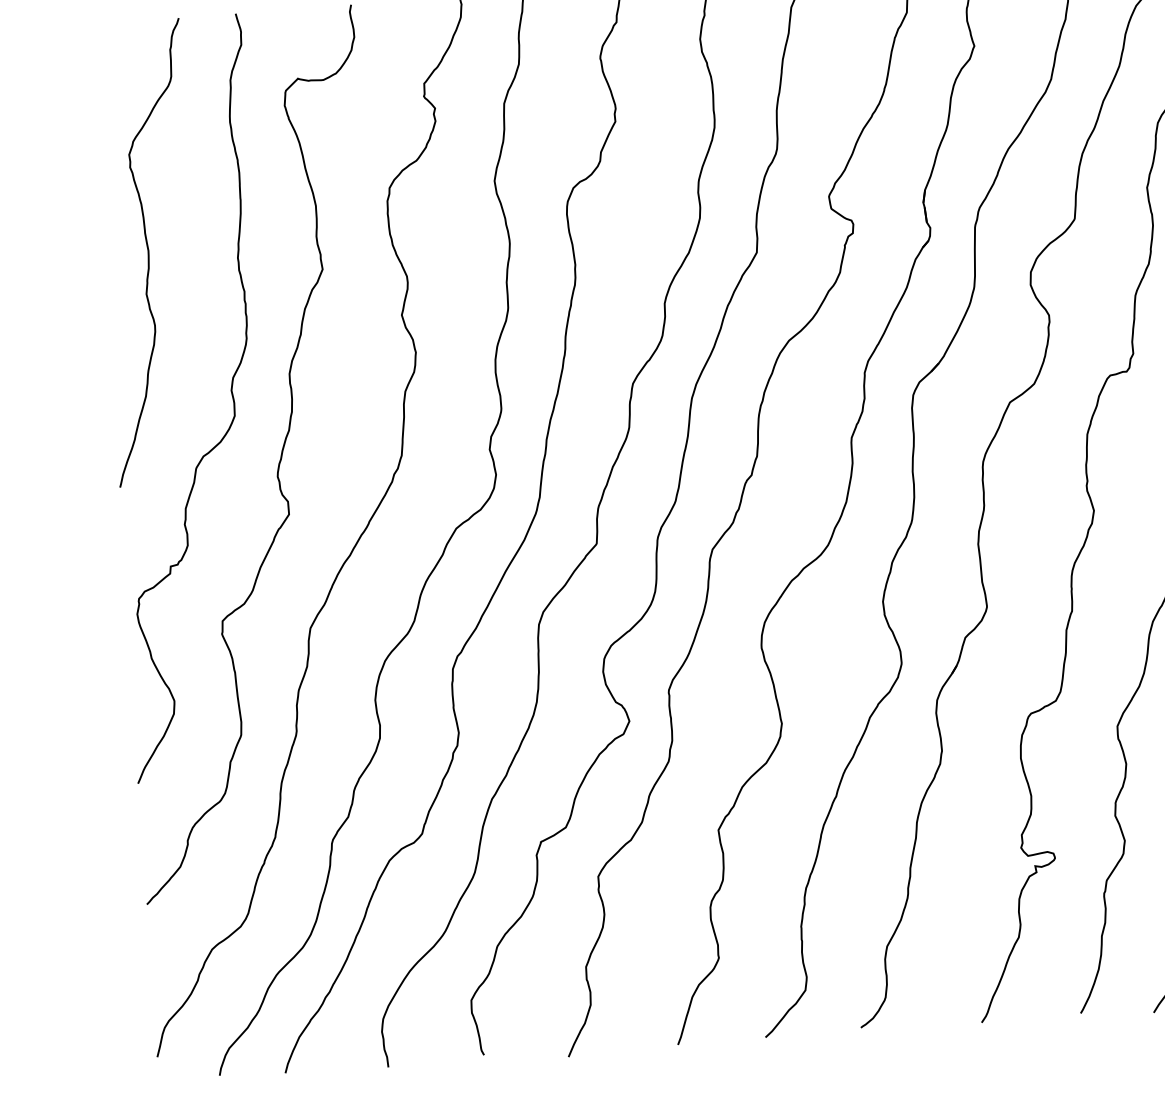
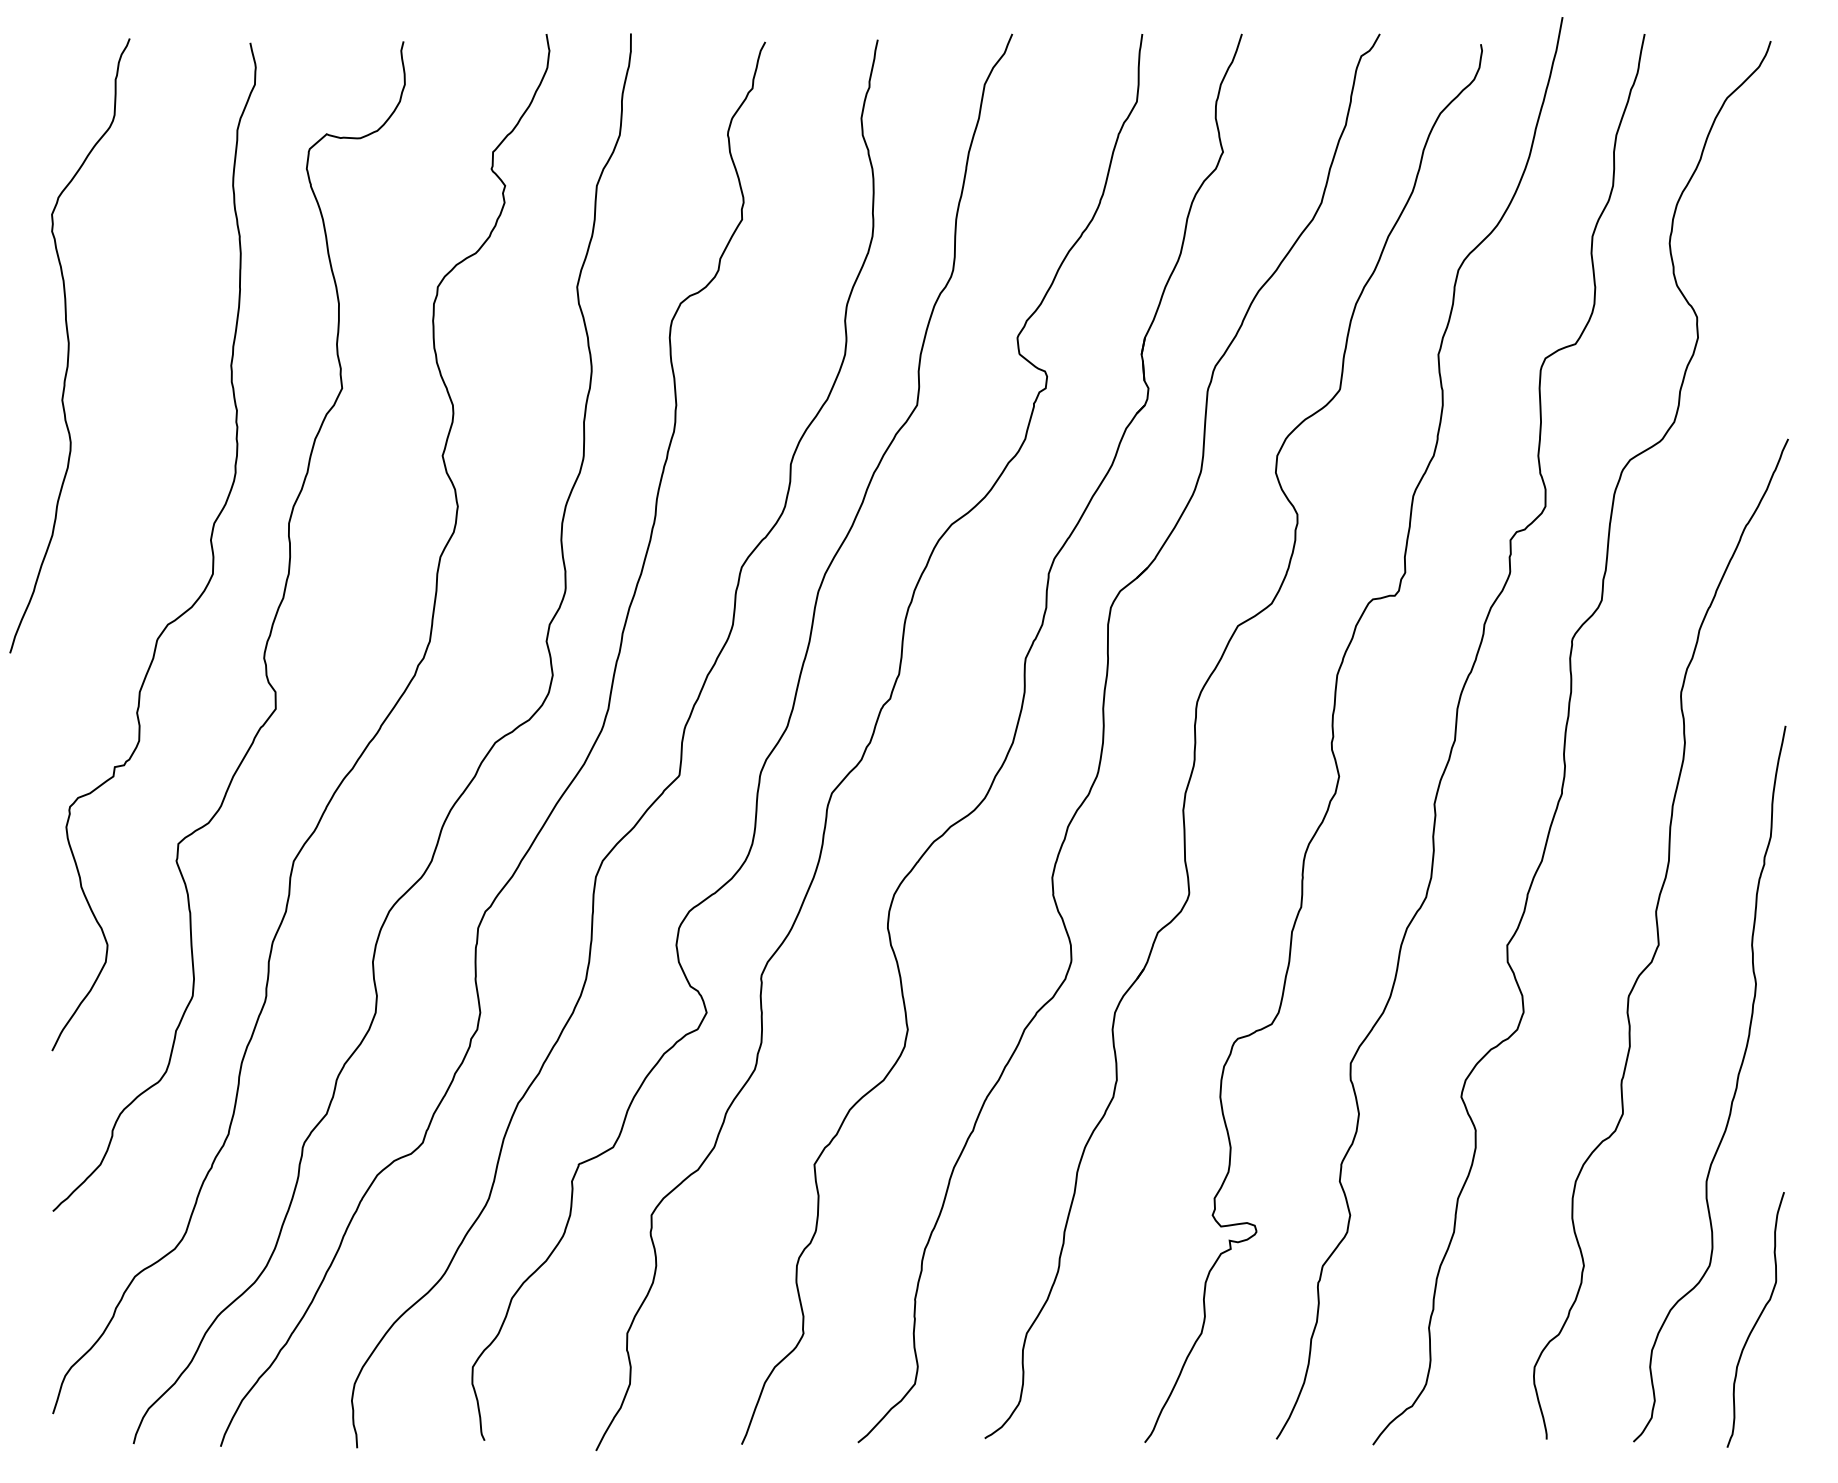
curve: (149, 252) -> (69, 345), moved

